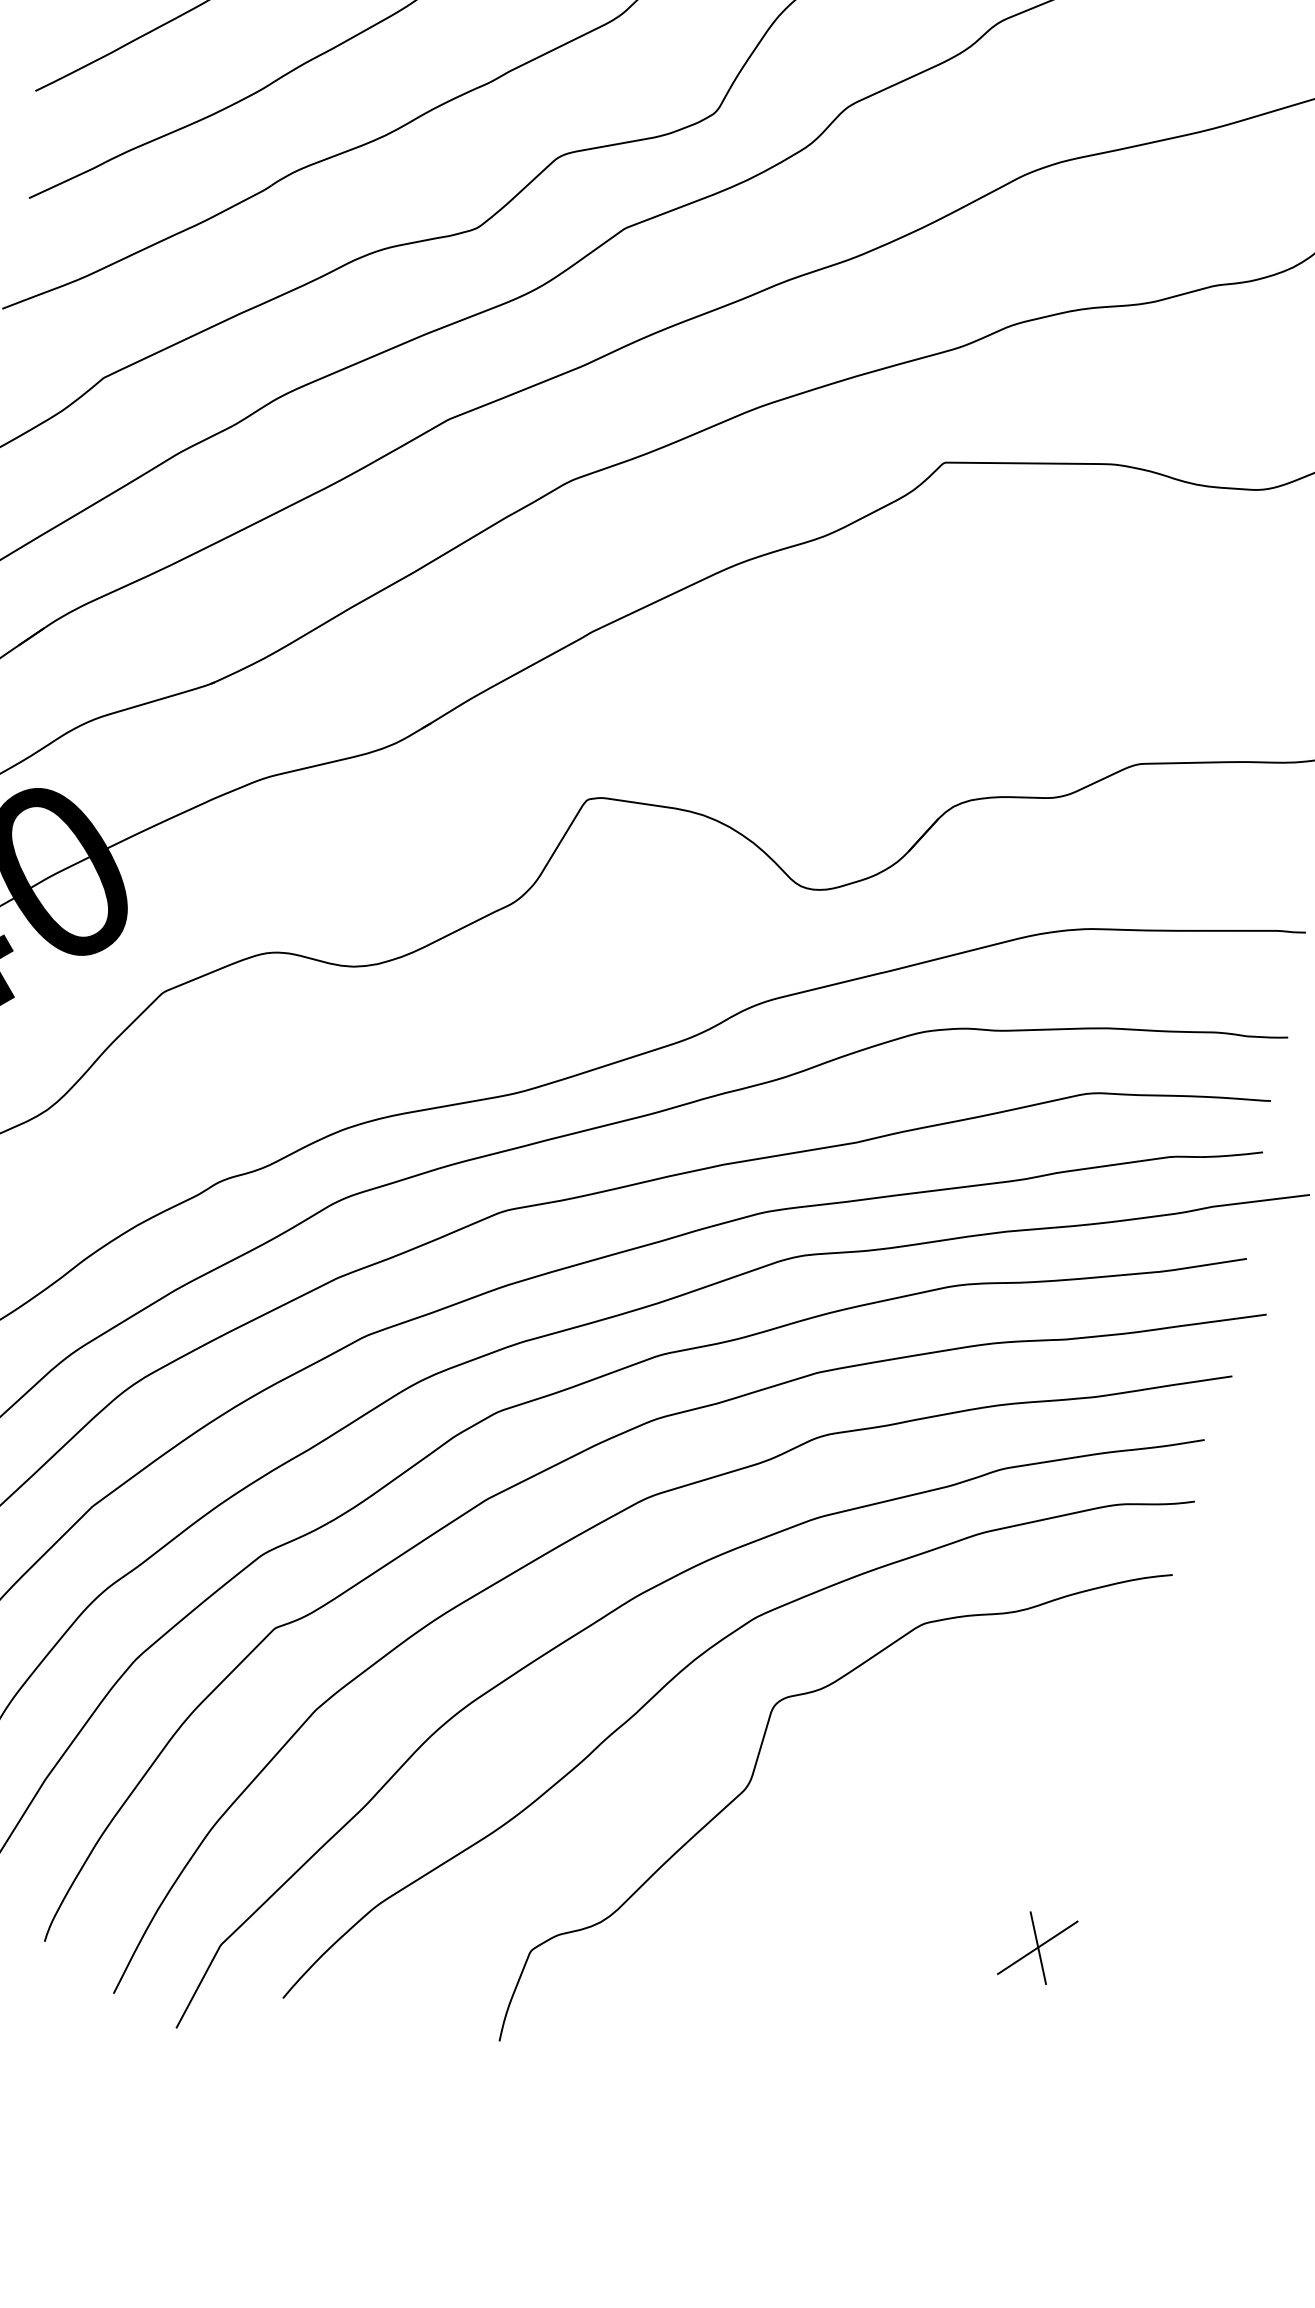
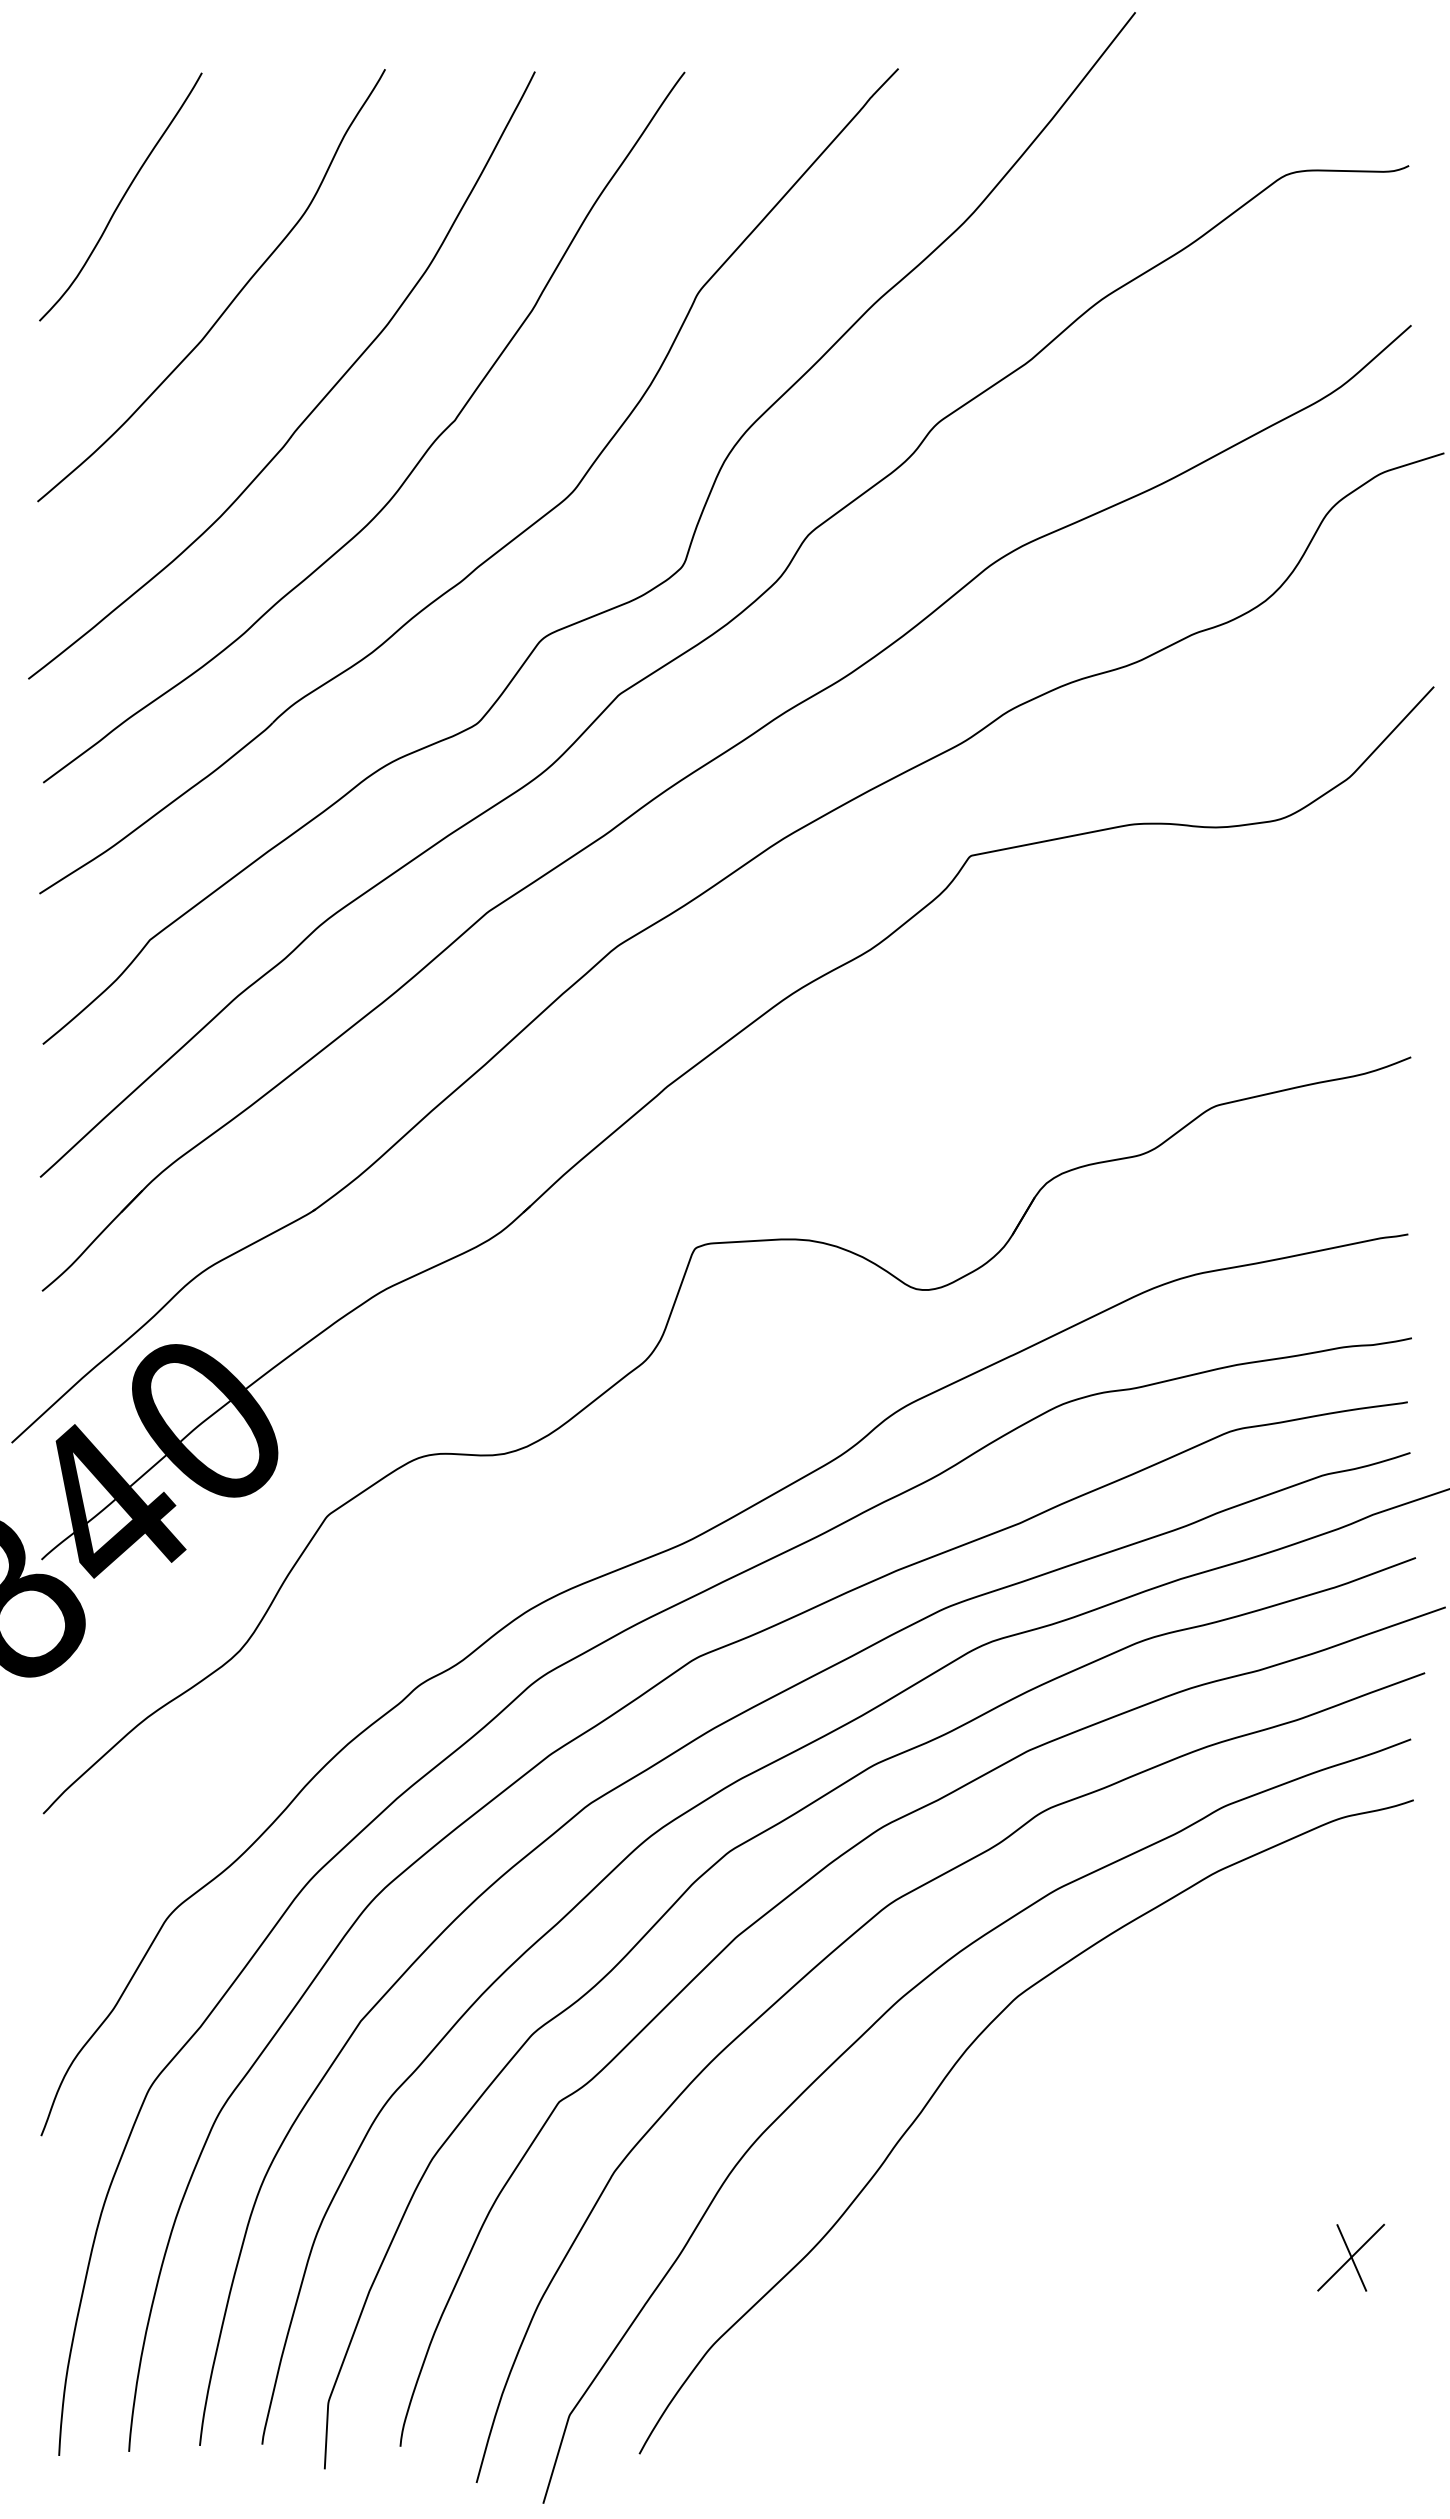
curve: (752, 1778) -> (1045, 2151), removed

